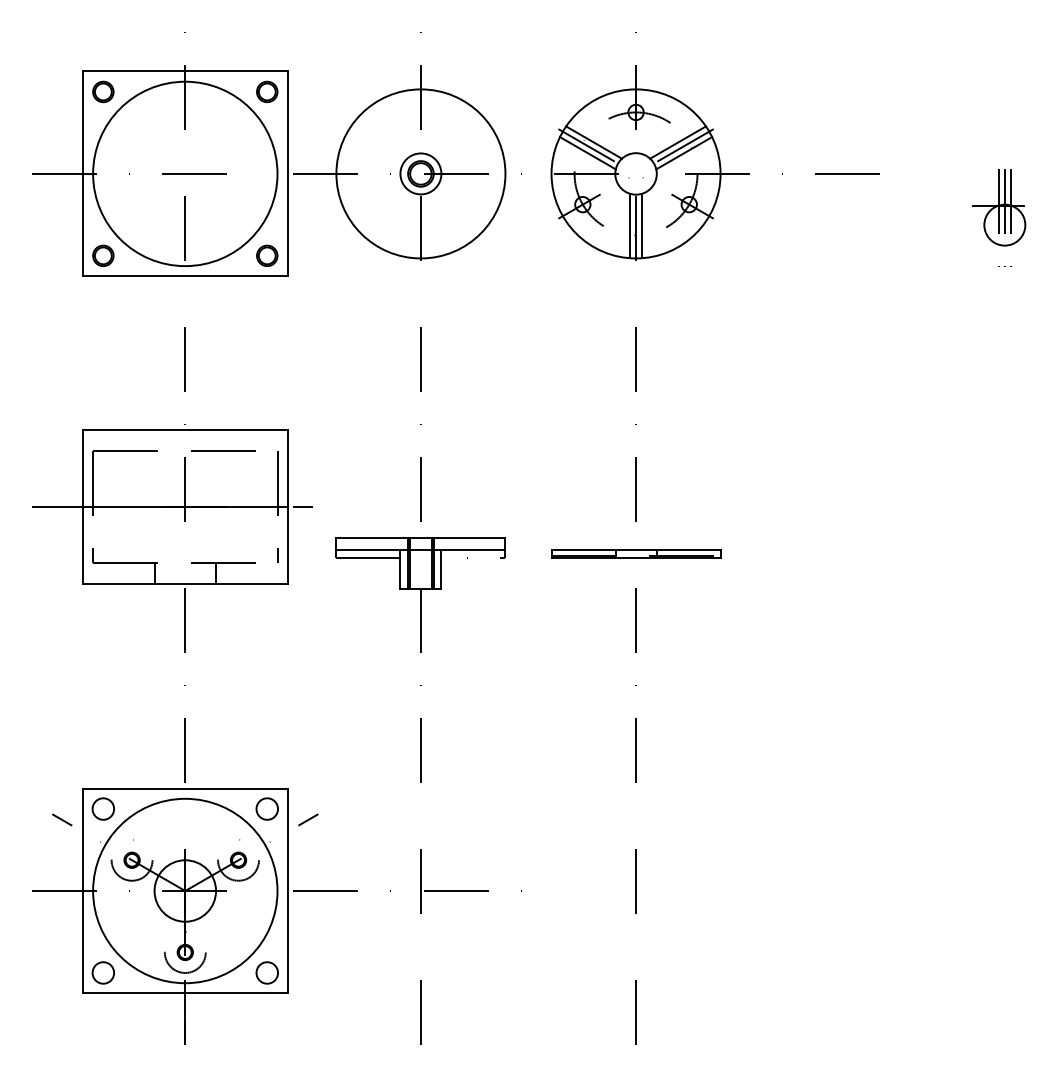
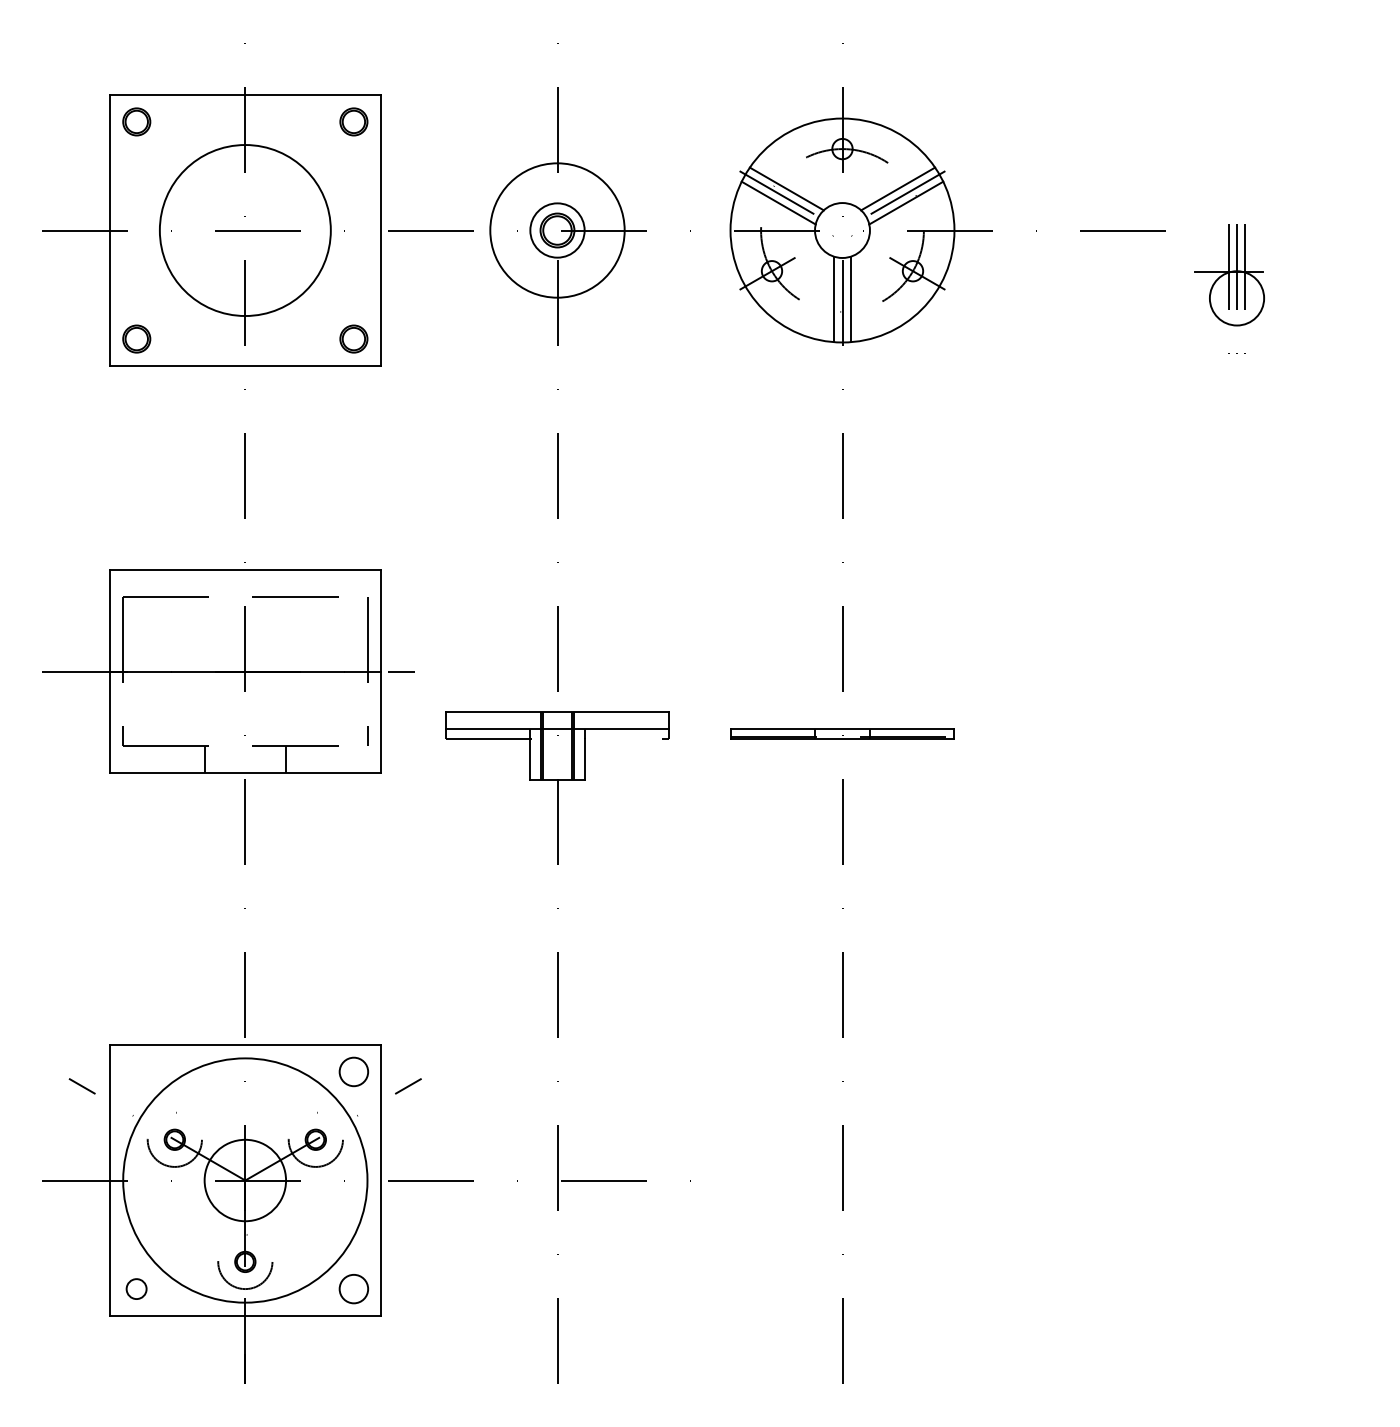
circle: (185, 173) -> (245, 229), size x0.7
circle: (420, 173) -> (556, 229), size x0.6
part: (999, 217) -> (1229, 288), moved
circle: (102, 808) -> (135, 1071), removed
circle: (102, 972) -> (135, 1288), size x0.7

